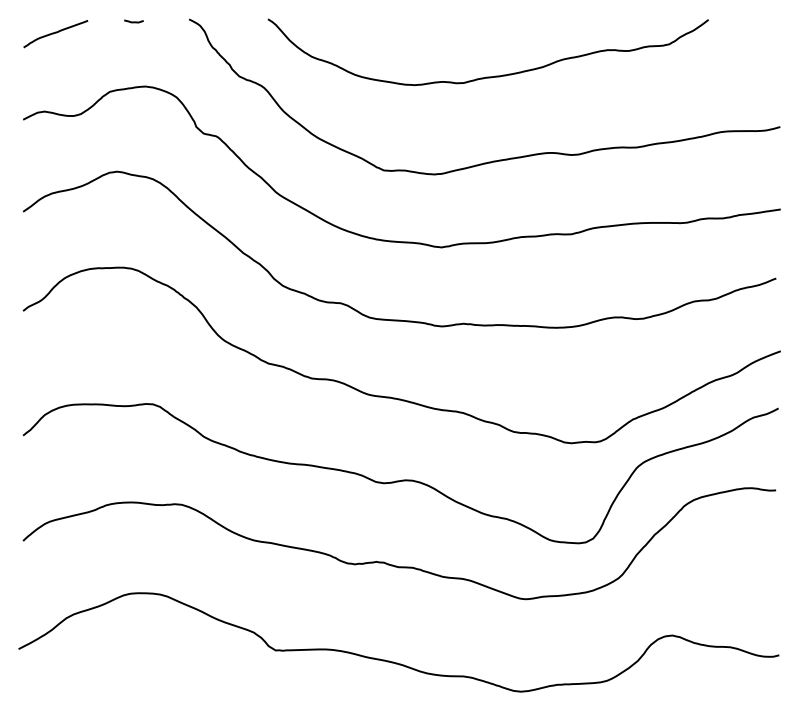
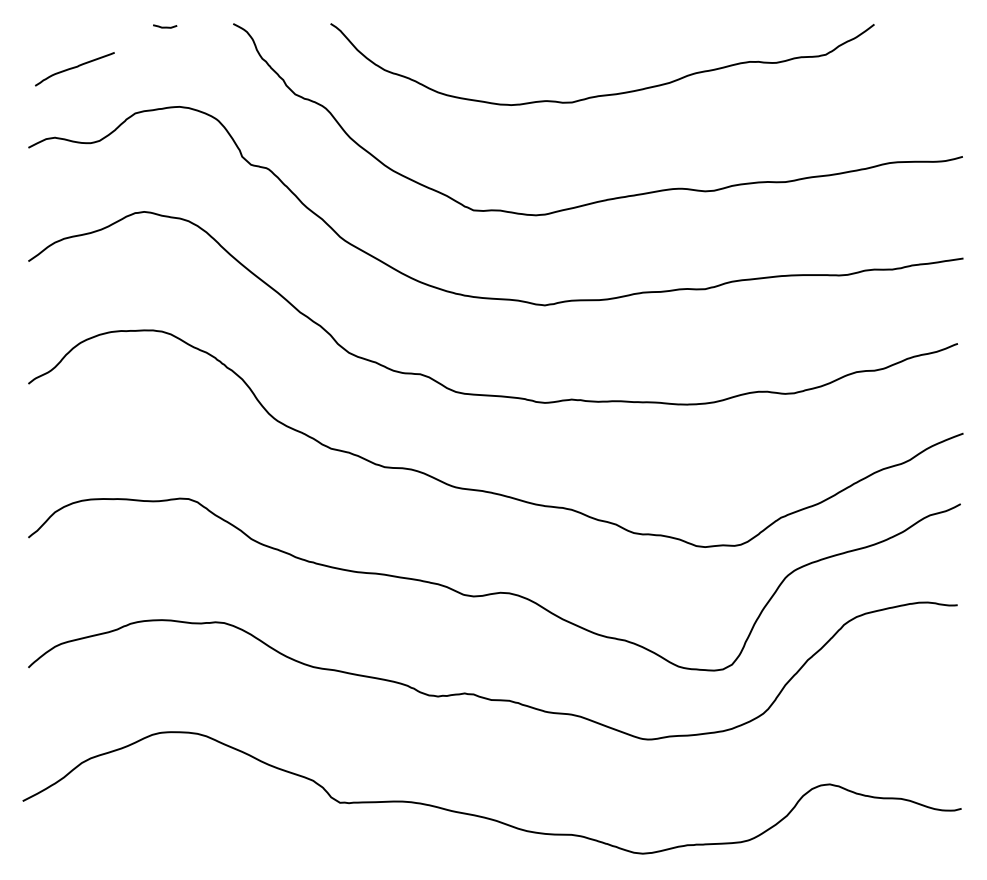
curve: (55, 33) -> (74, 68), moved

